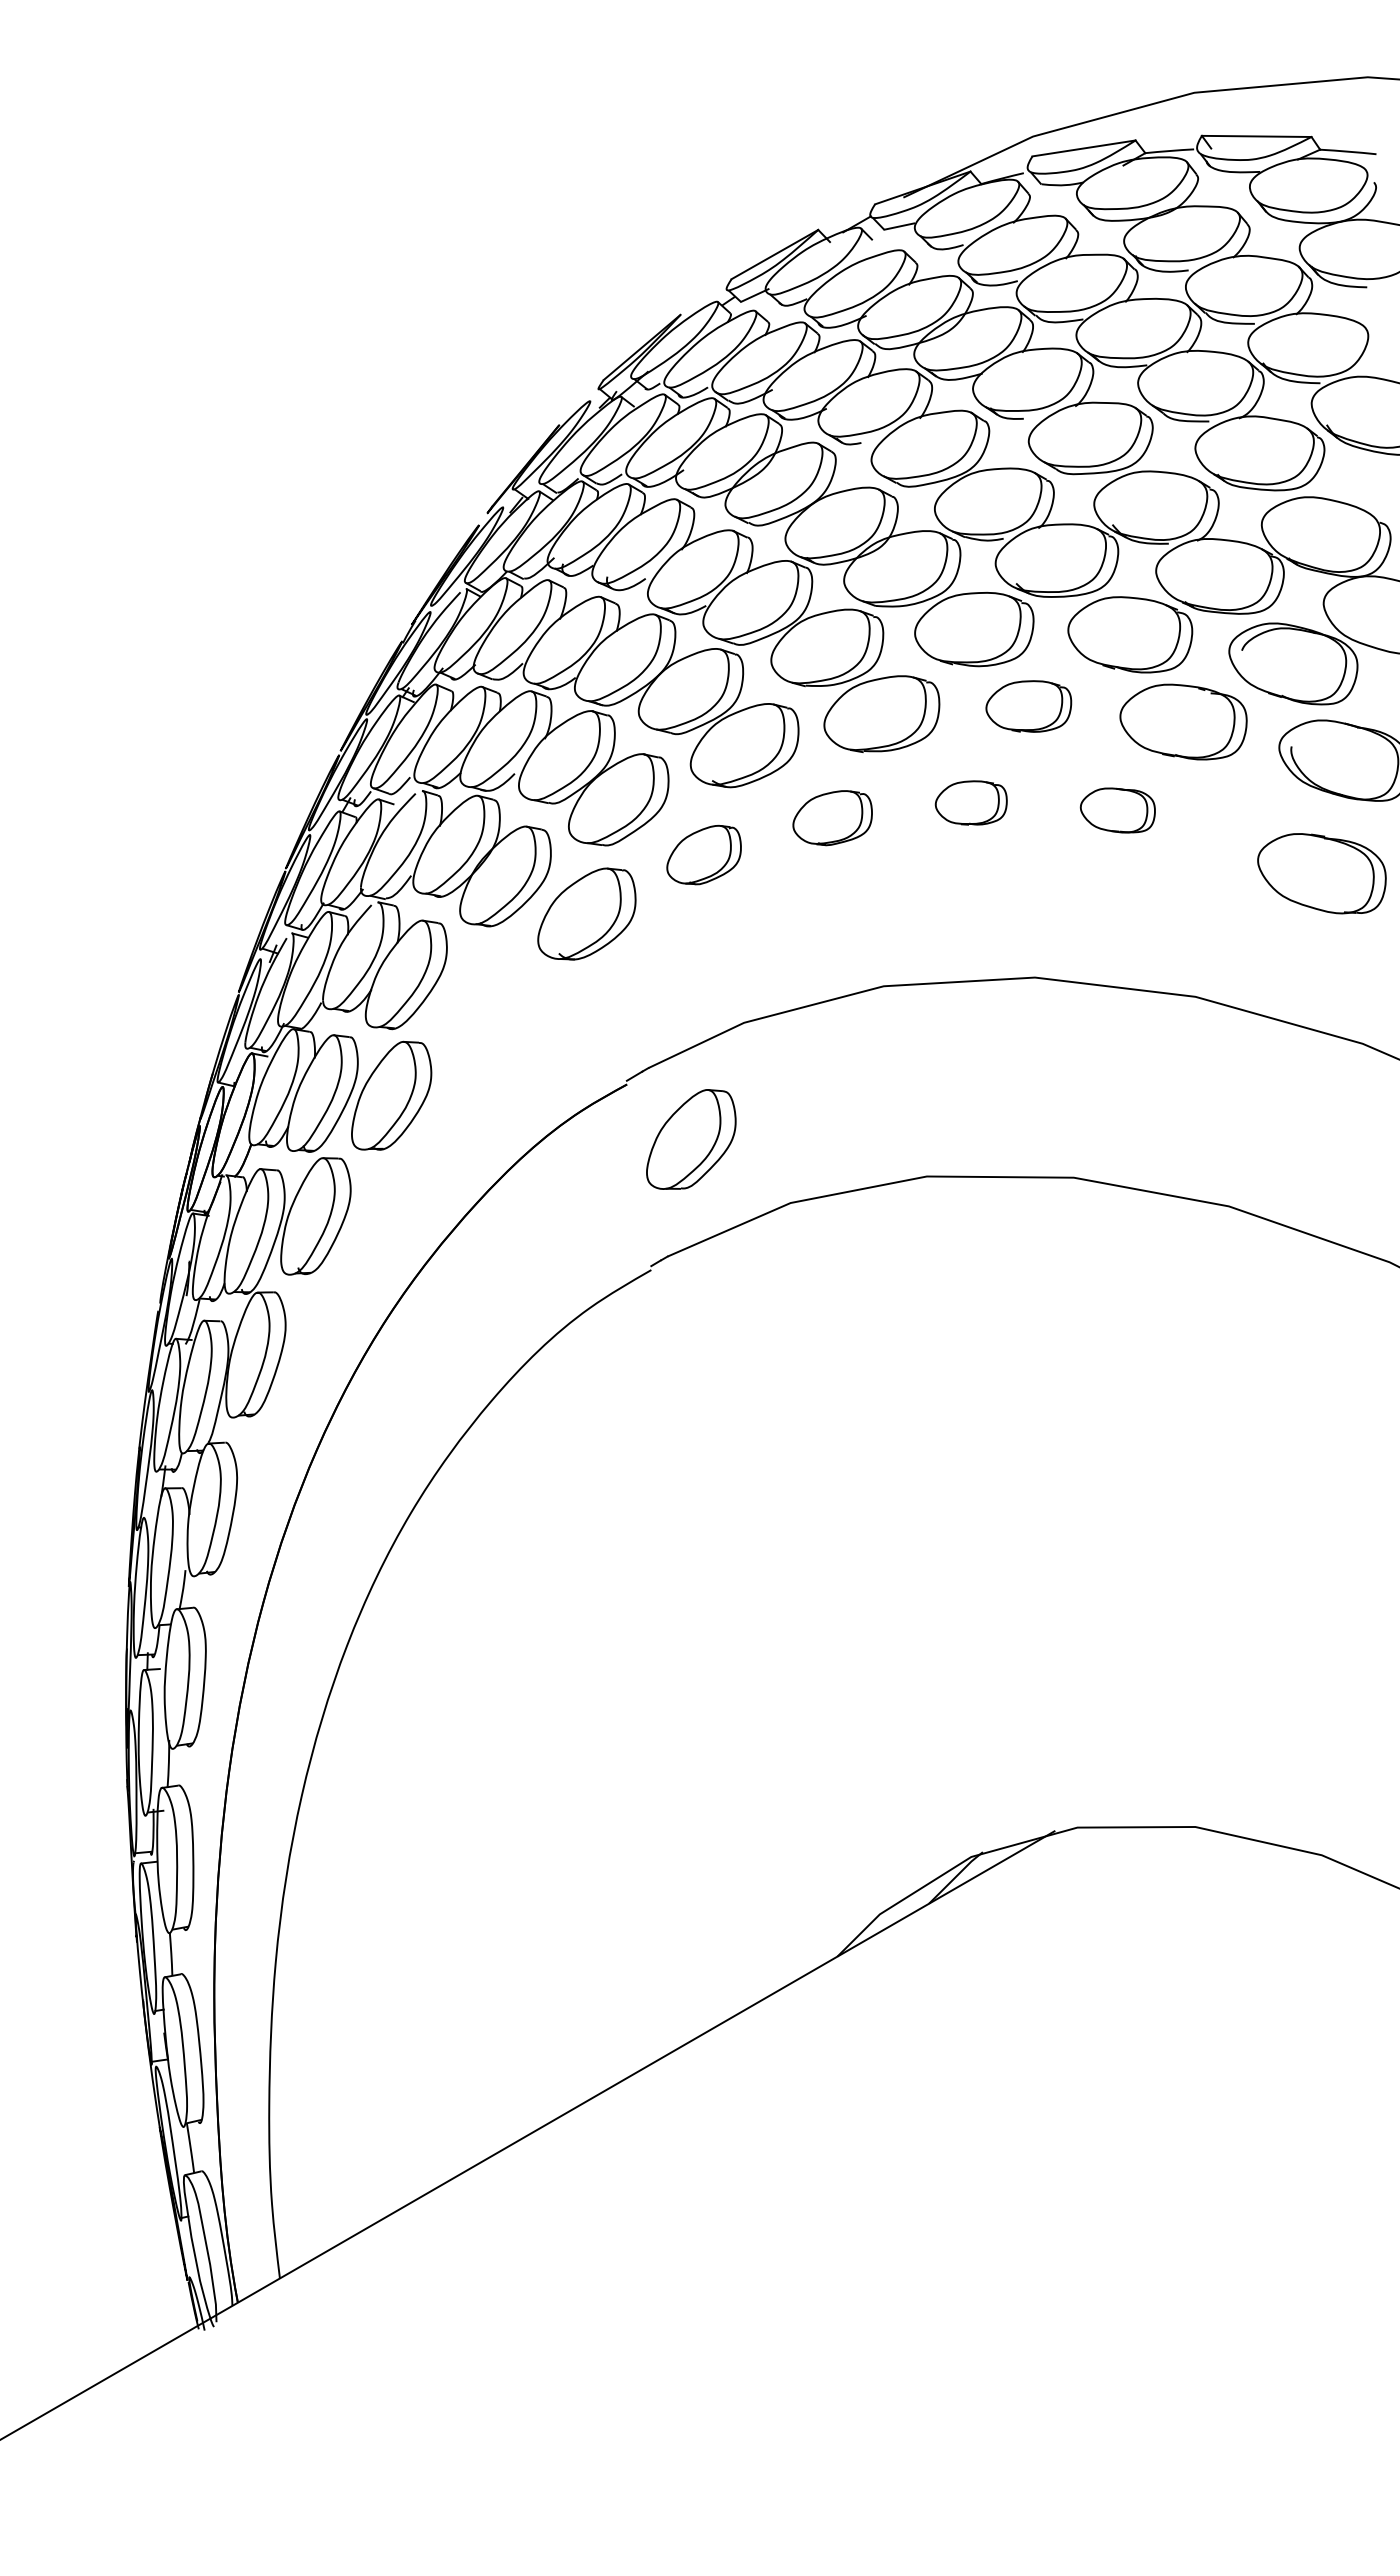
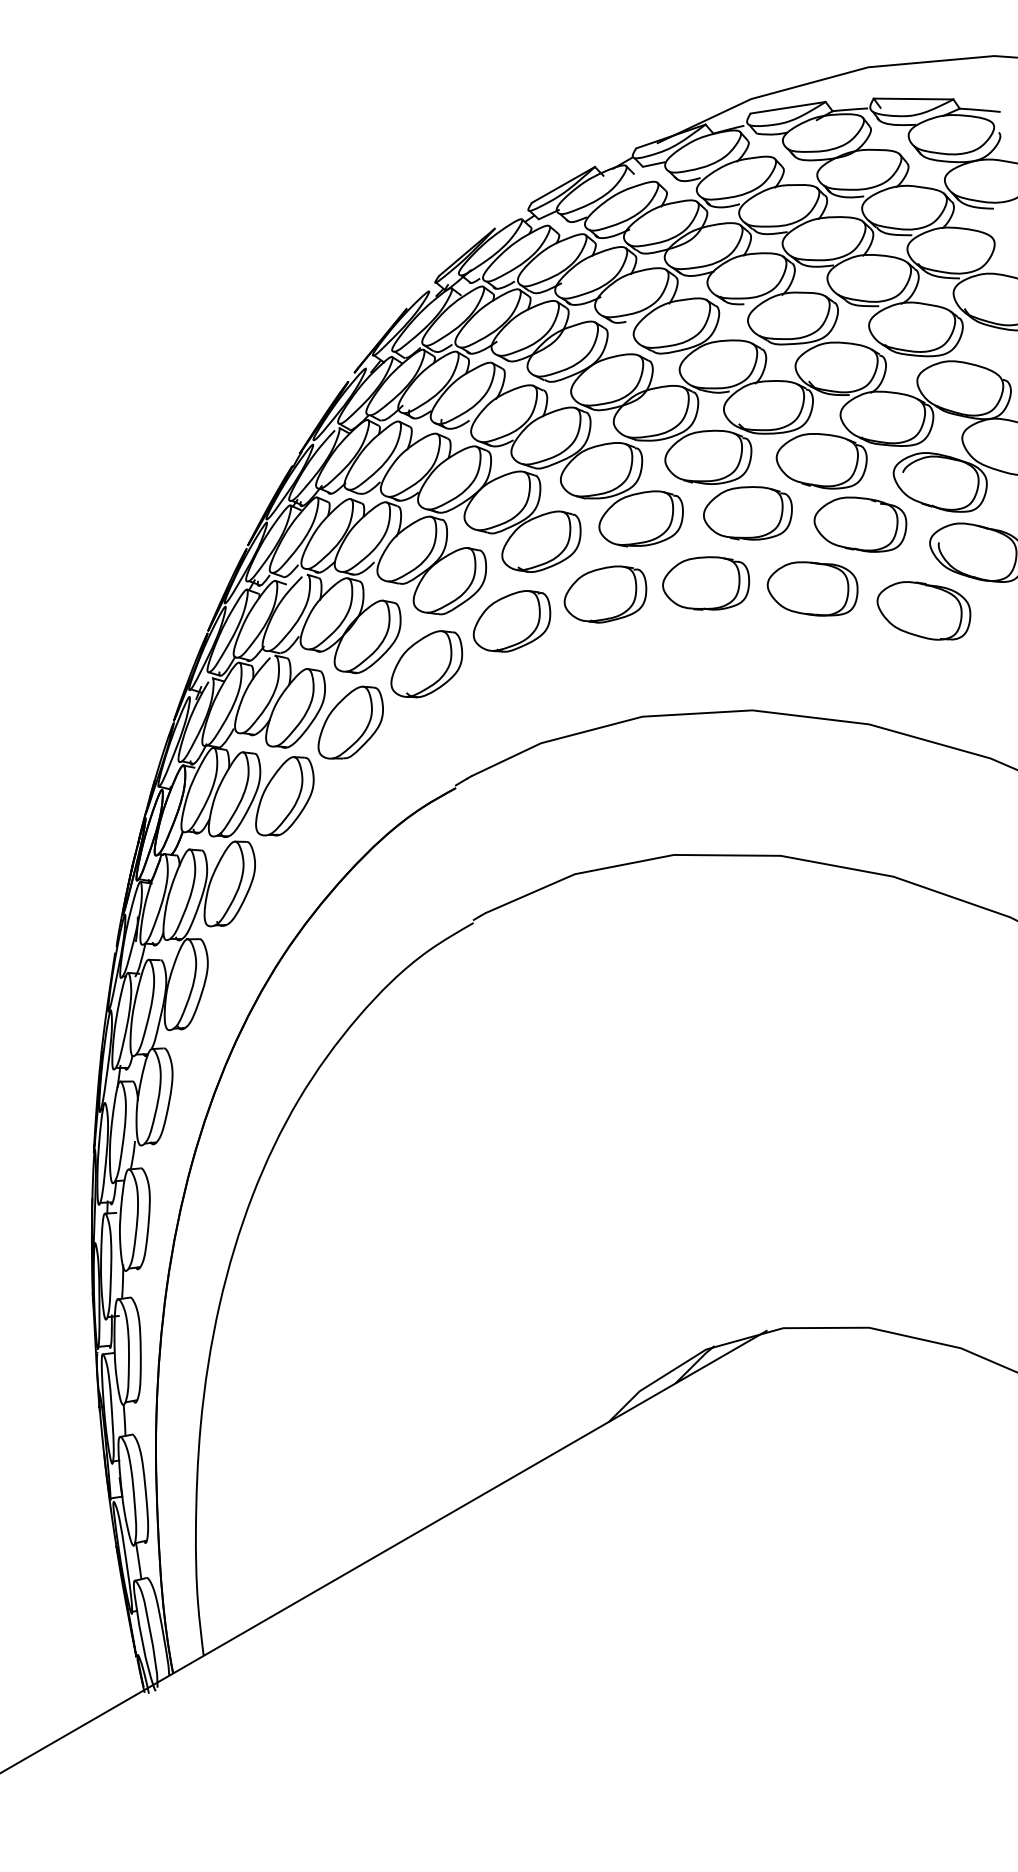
part: (1028, 706) -> (747, 513), size x1.43
part: (971, 802) -> (706, 583), size x1.67
part: (1117, 810) -> (812, 588), size x1.67
part: (832, 817) -> (605, 594), size x1.43
part: (703, 854) -> (511, 620), size x1.43
part: (1321, 873) -> (923, 610), moved
part: (691, 1139) -> (350, 722), moved

